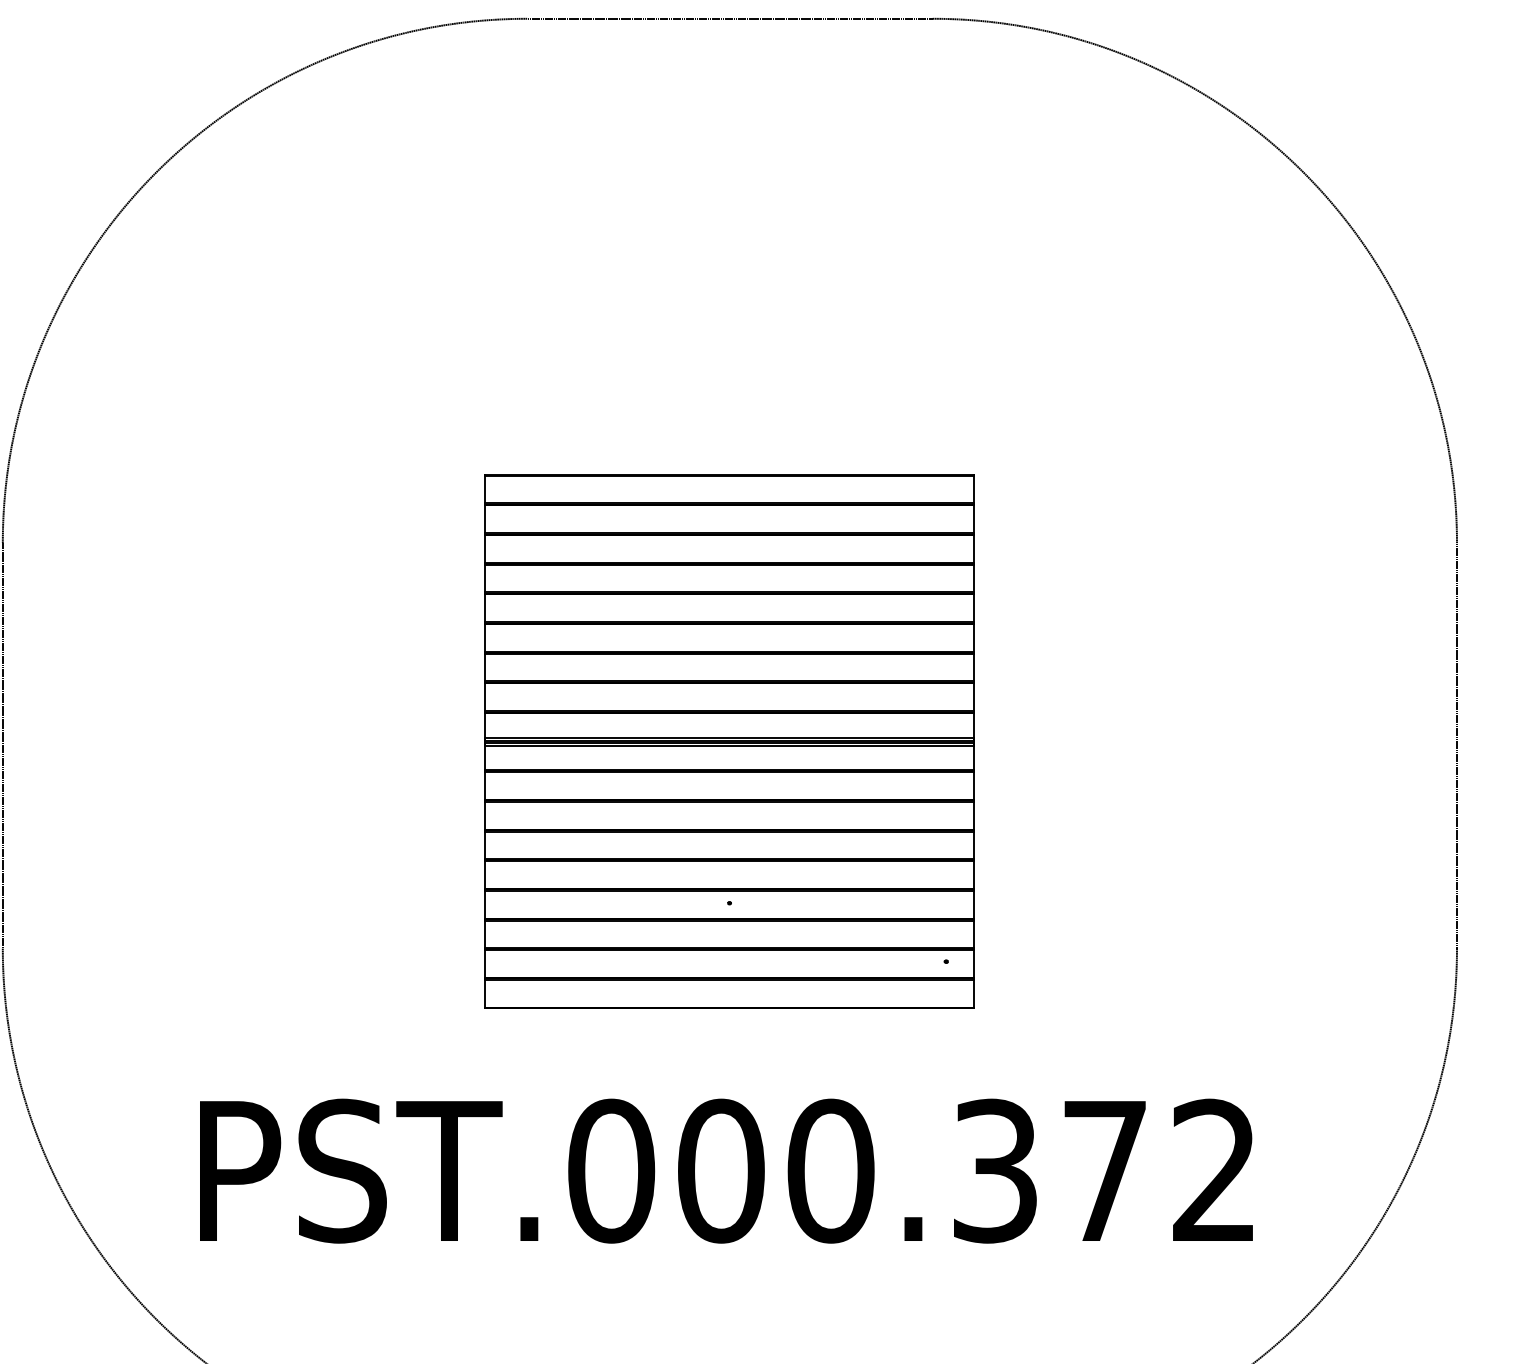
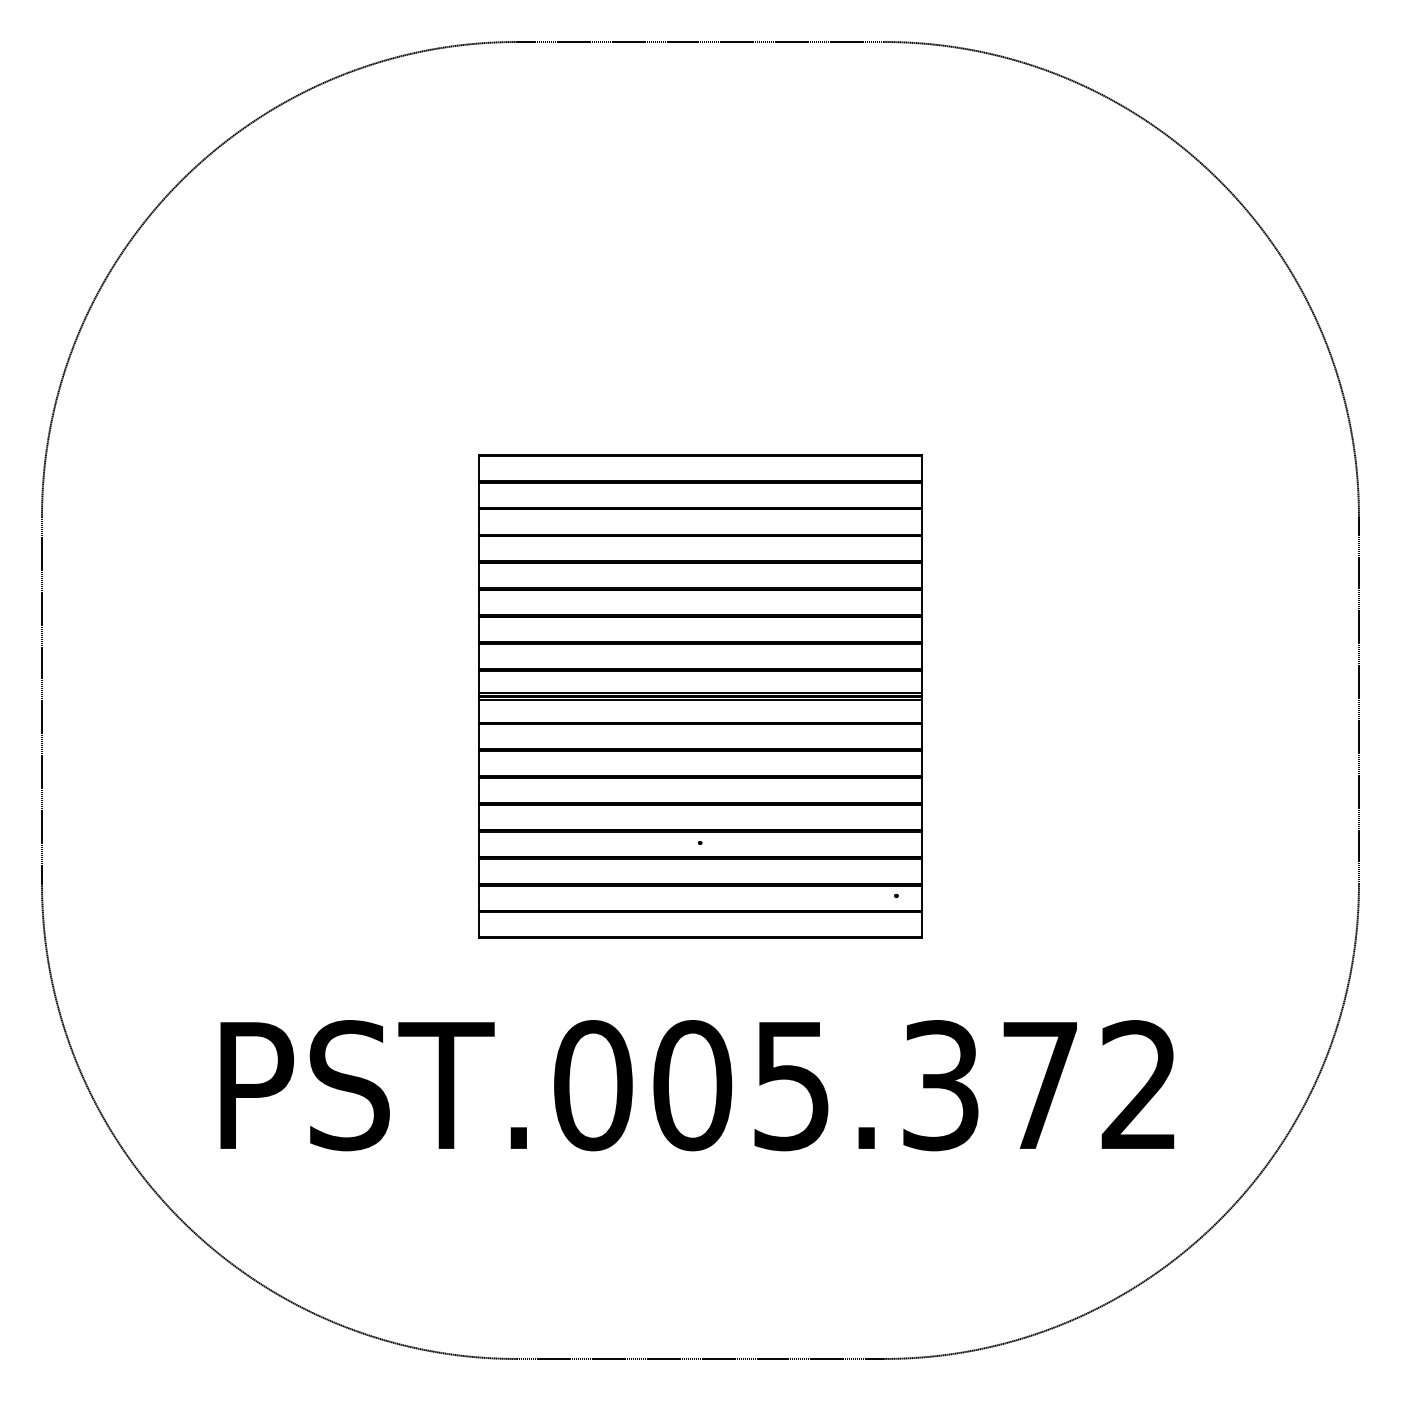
text: (830, 1171) -> (791, 1085), PST.000.372 -> PST.005.372

